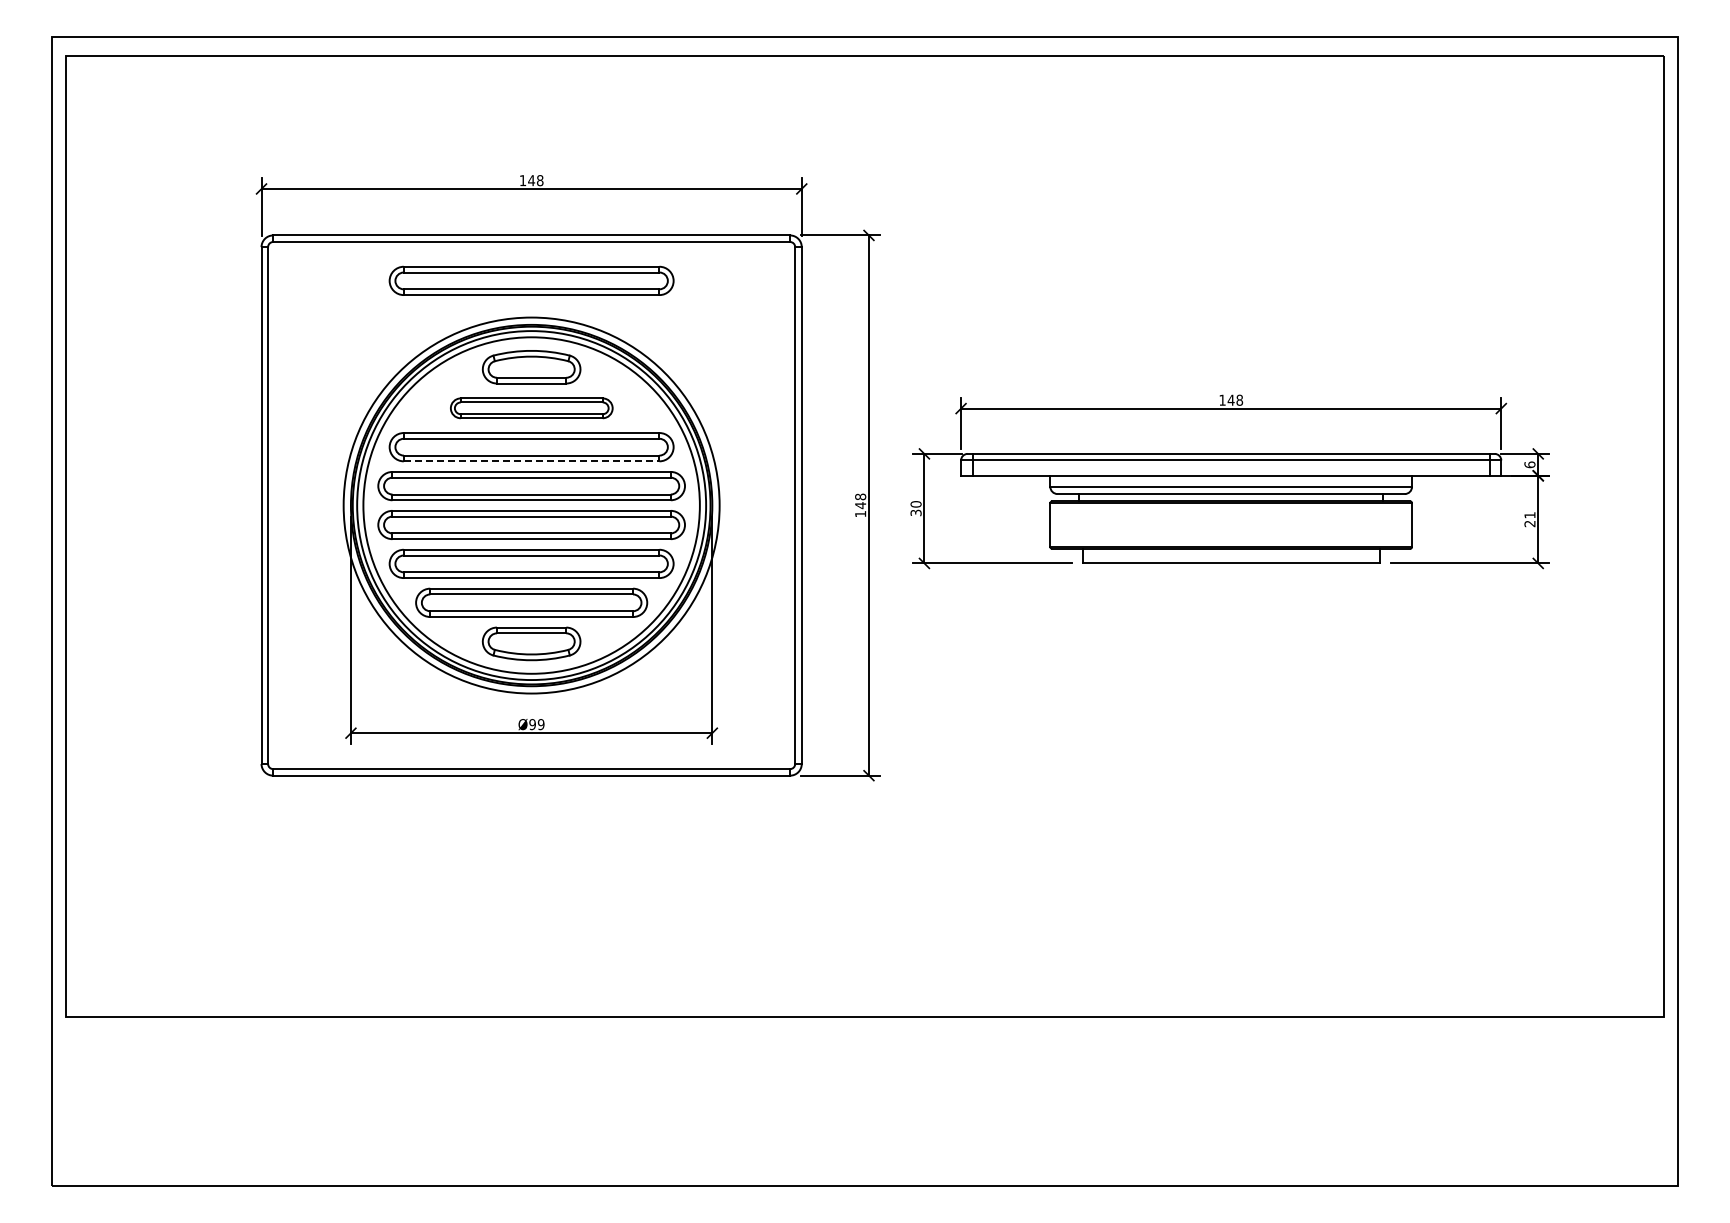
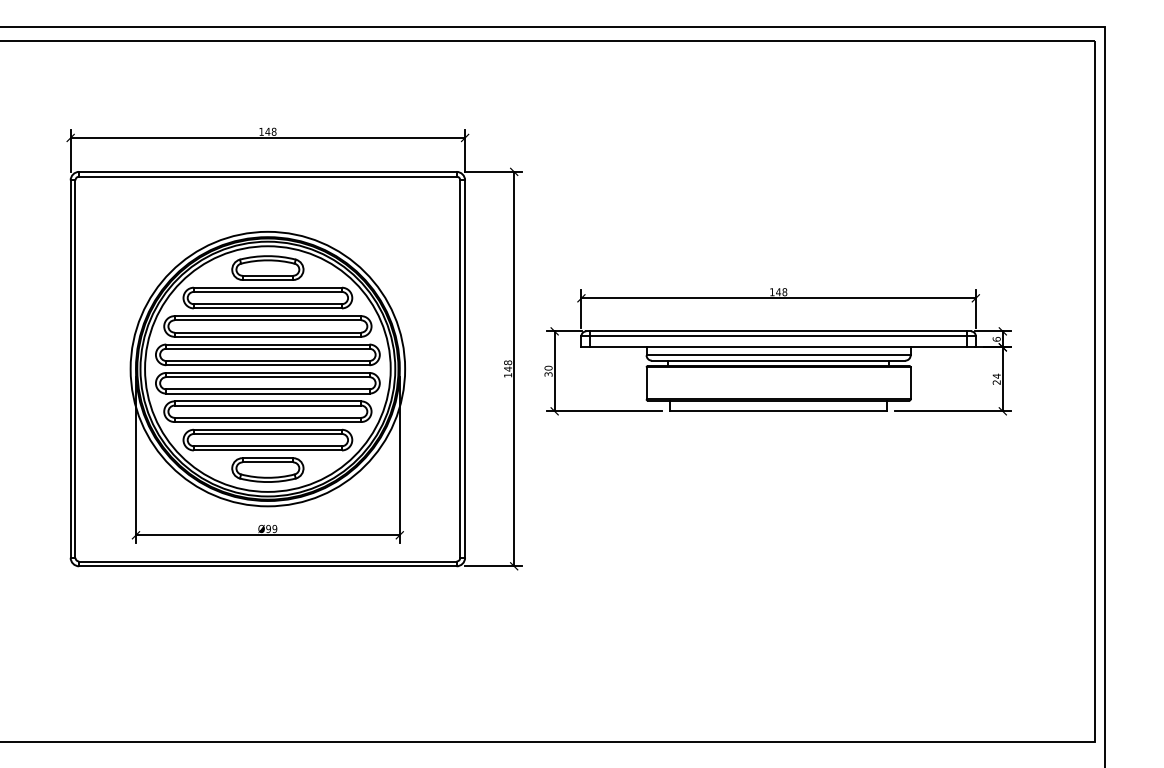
part: (531, 280) -> (267, 204), removed
part: (531, 408) -> (267, 298), size x1.43
line: (531, 461) -> (267, 336), dashed -> solid
text: (1529, 514) -> (996, 375), 21 -> 24

